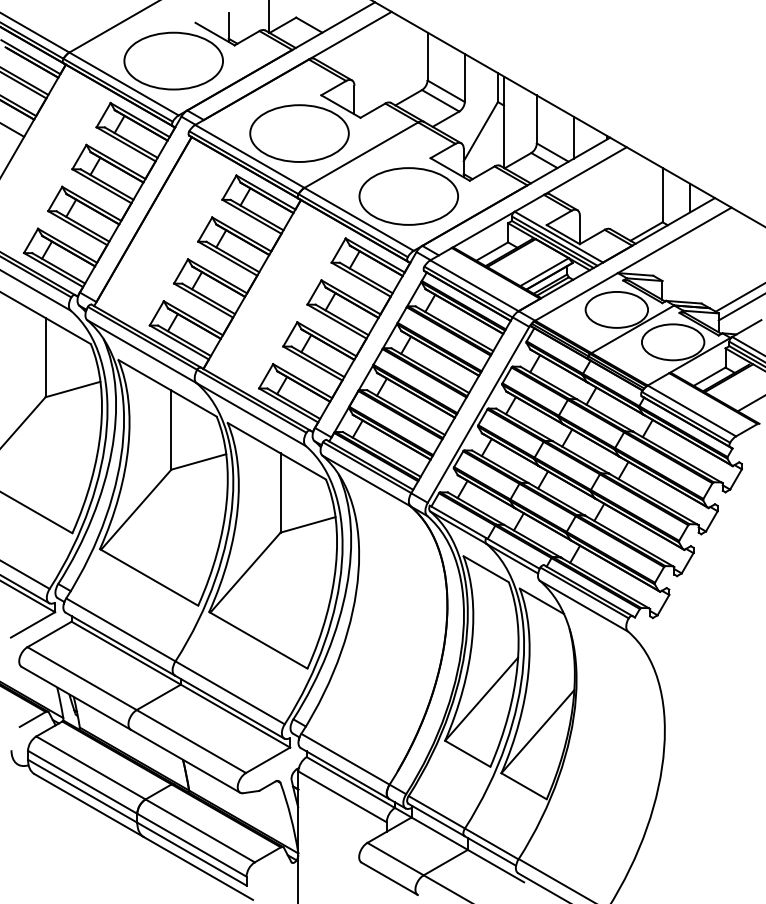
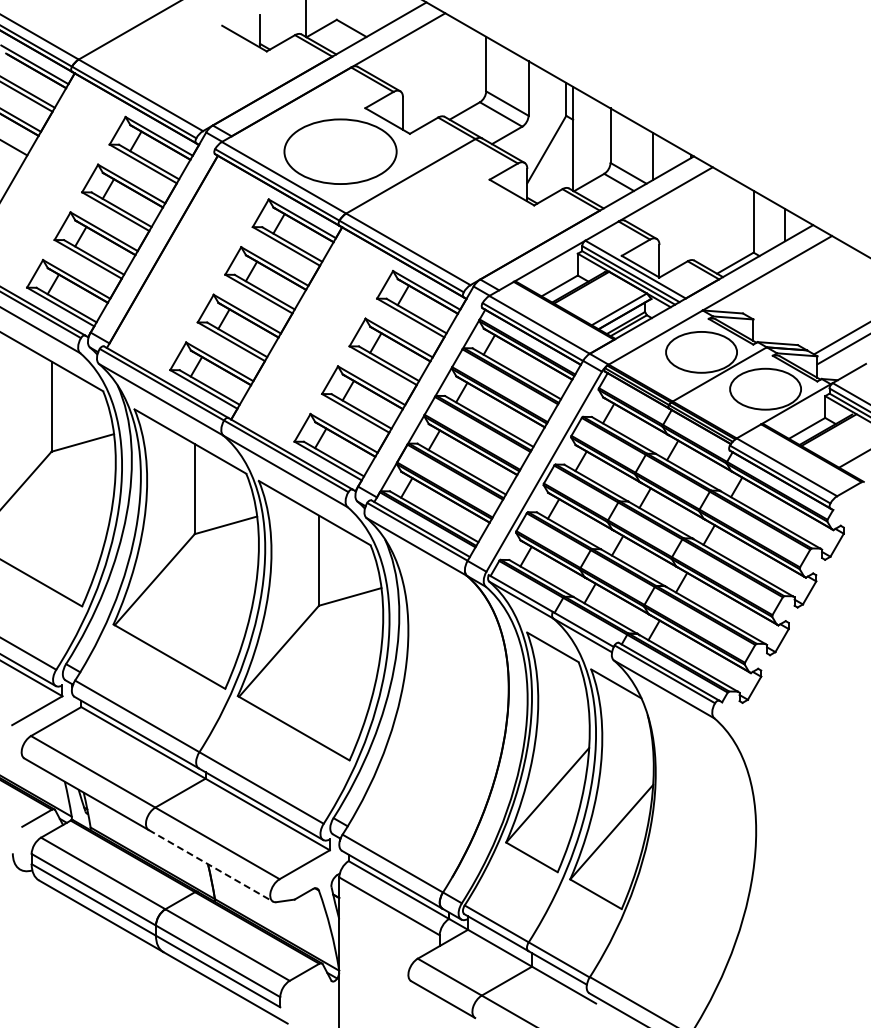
part: (173, 61) -> (197, 69), removed
part: (408, 196) -> (464, 223), removed
line: (185, 760) -> (210, 865), solid -> dashed

